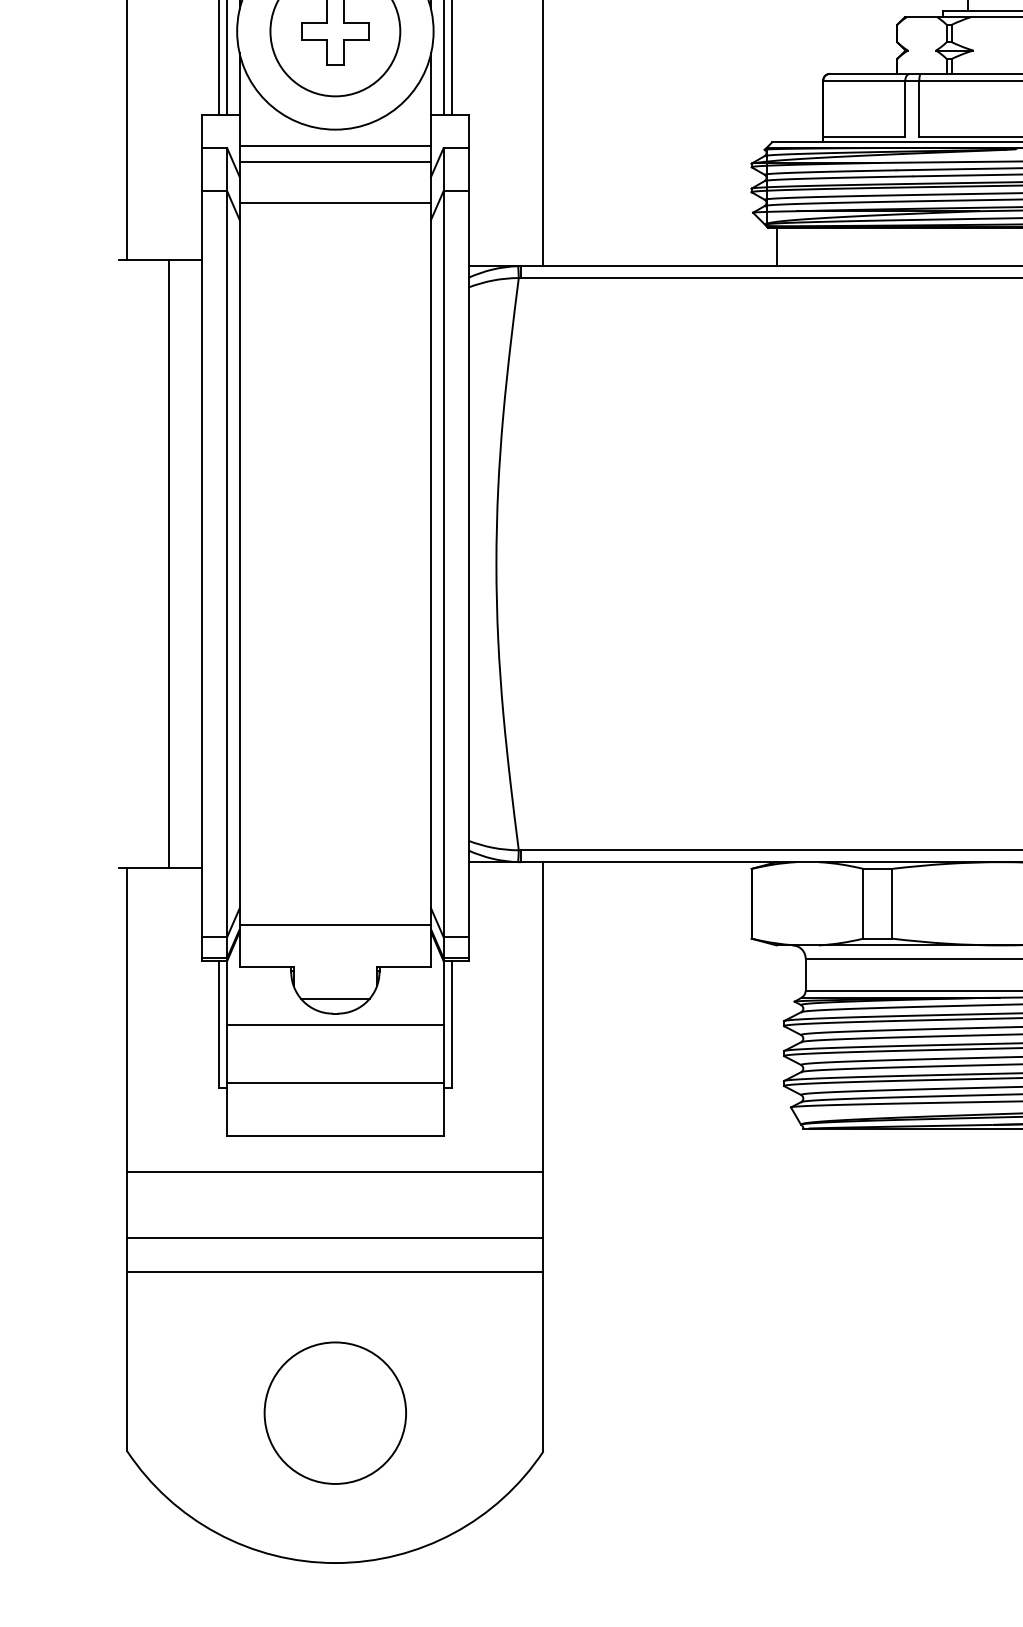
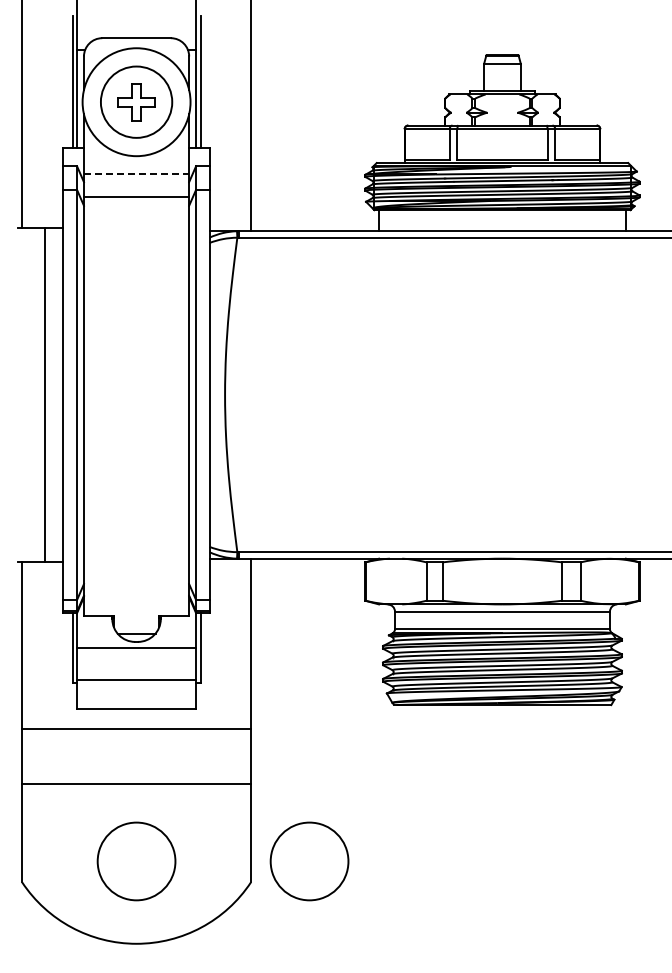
line: (335, 146) -> (136, 165), removed
line: (335, 162) -> (136, 174), solid -> dashed
line: (335, 925) -> (136, 593), removed
line: (335, 1238) -> (136, 765), removed
circle: (650, 1413) -> (309, 861), added

